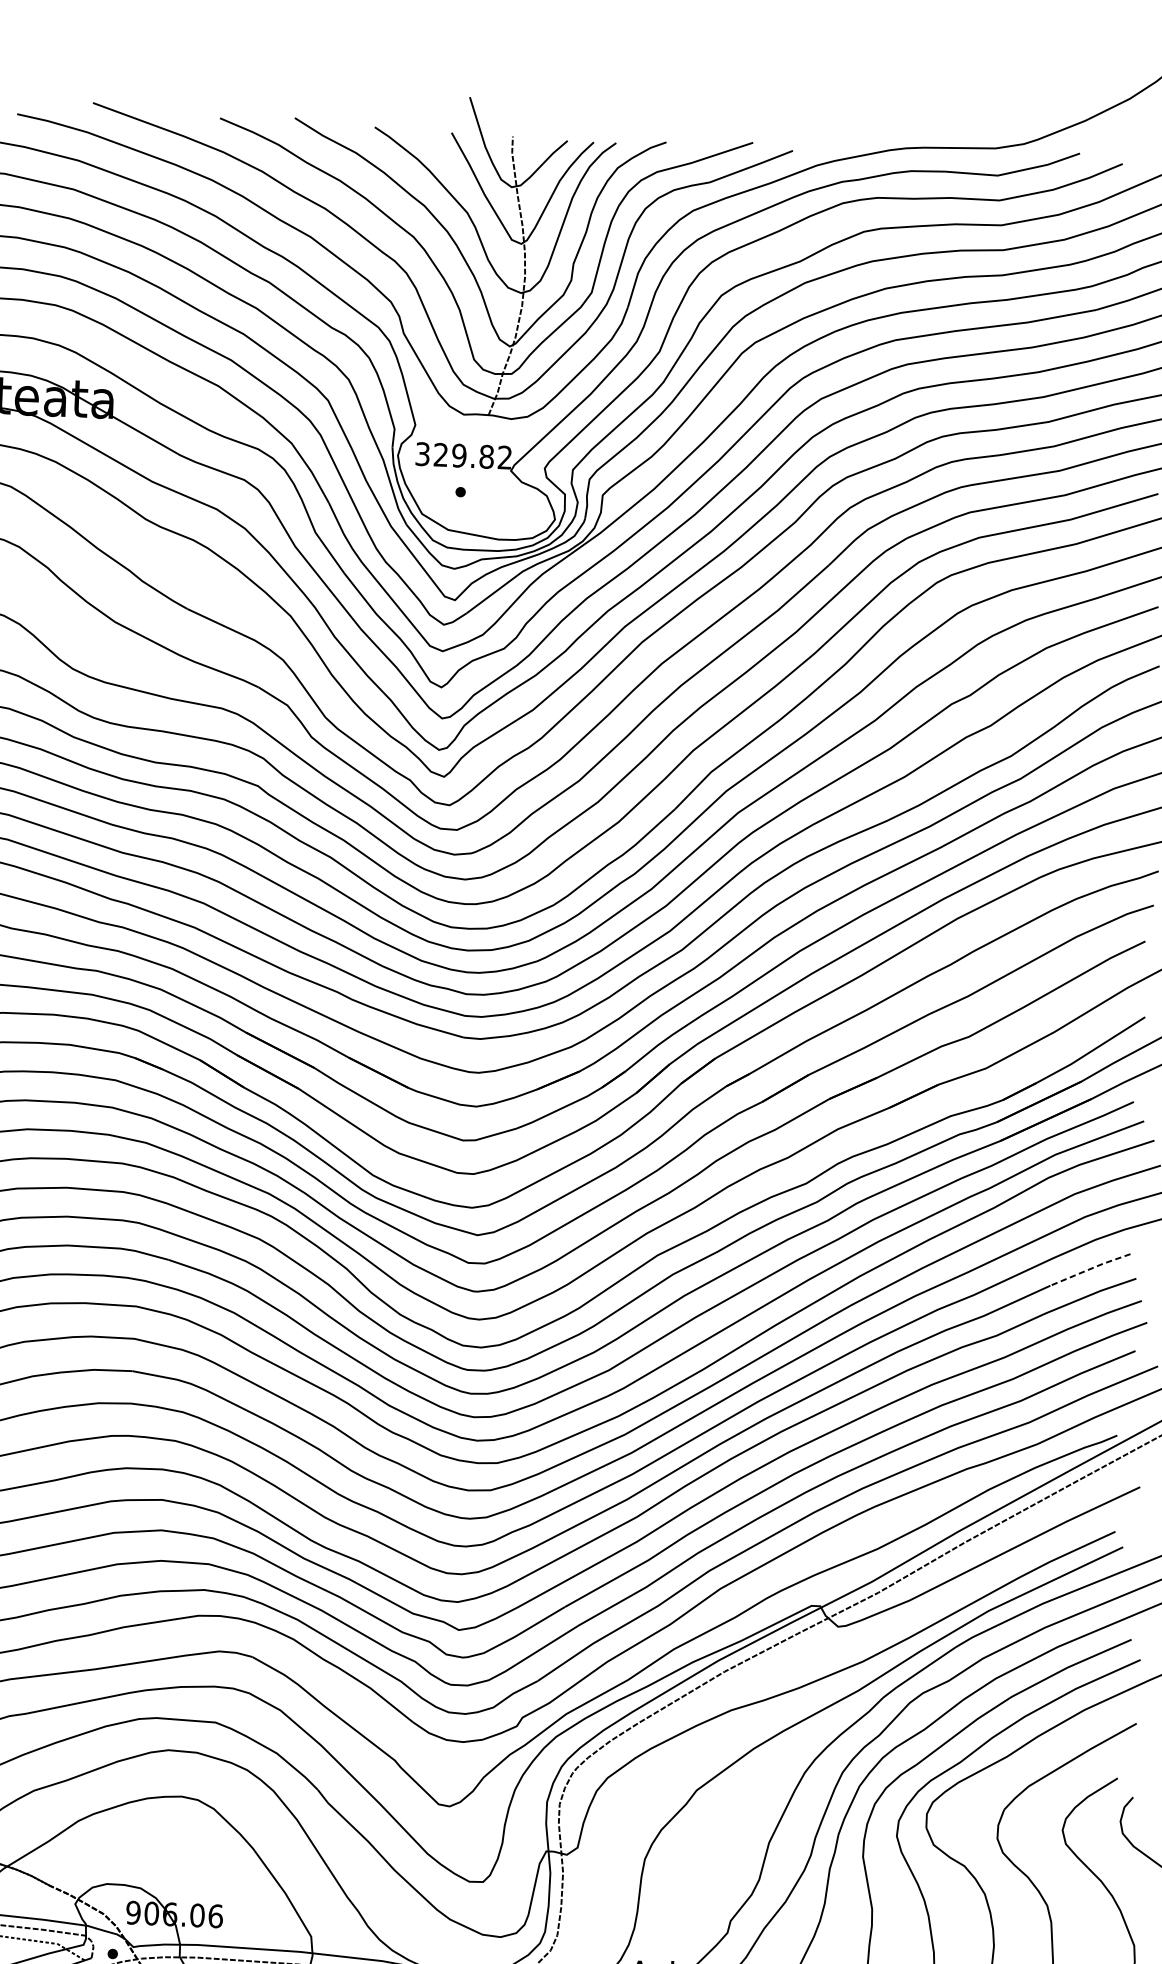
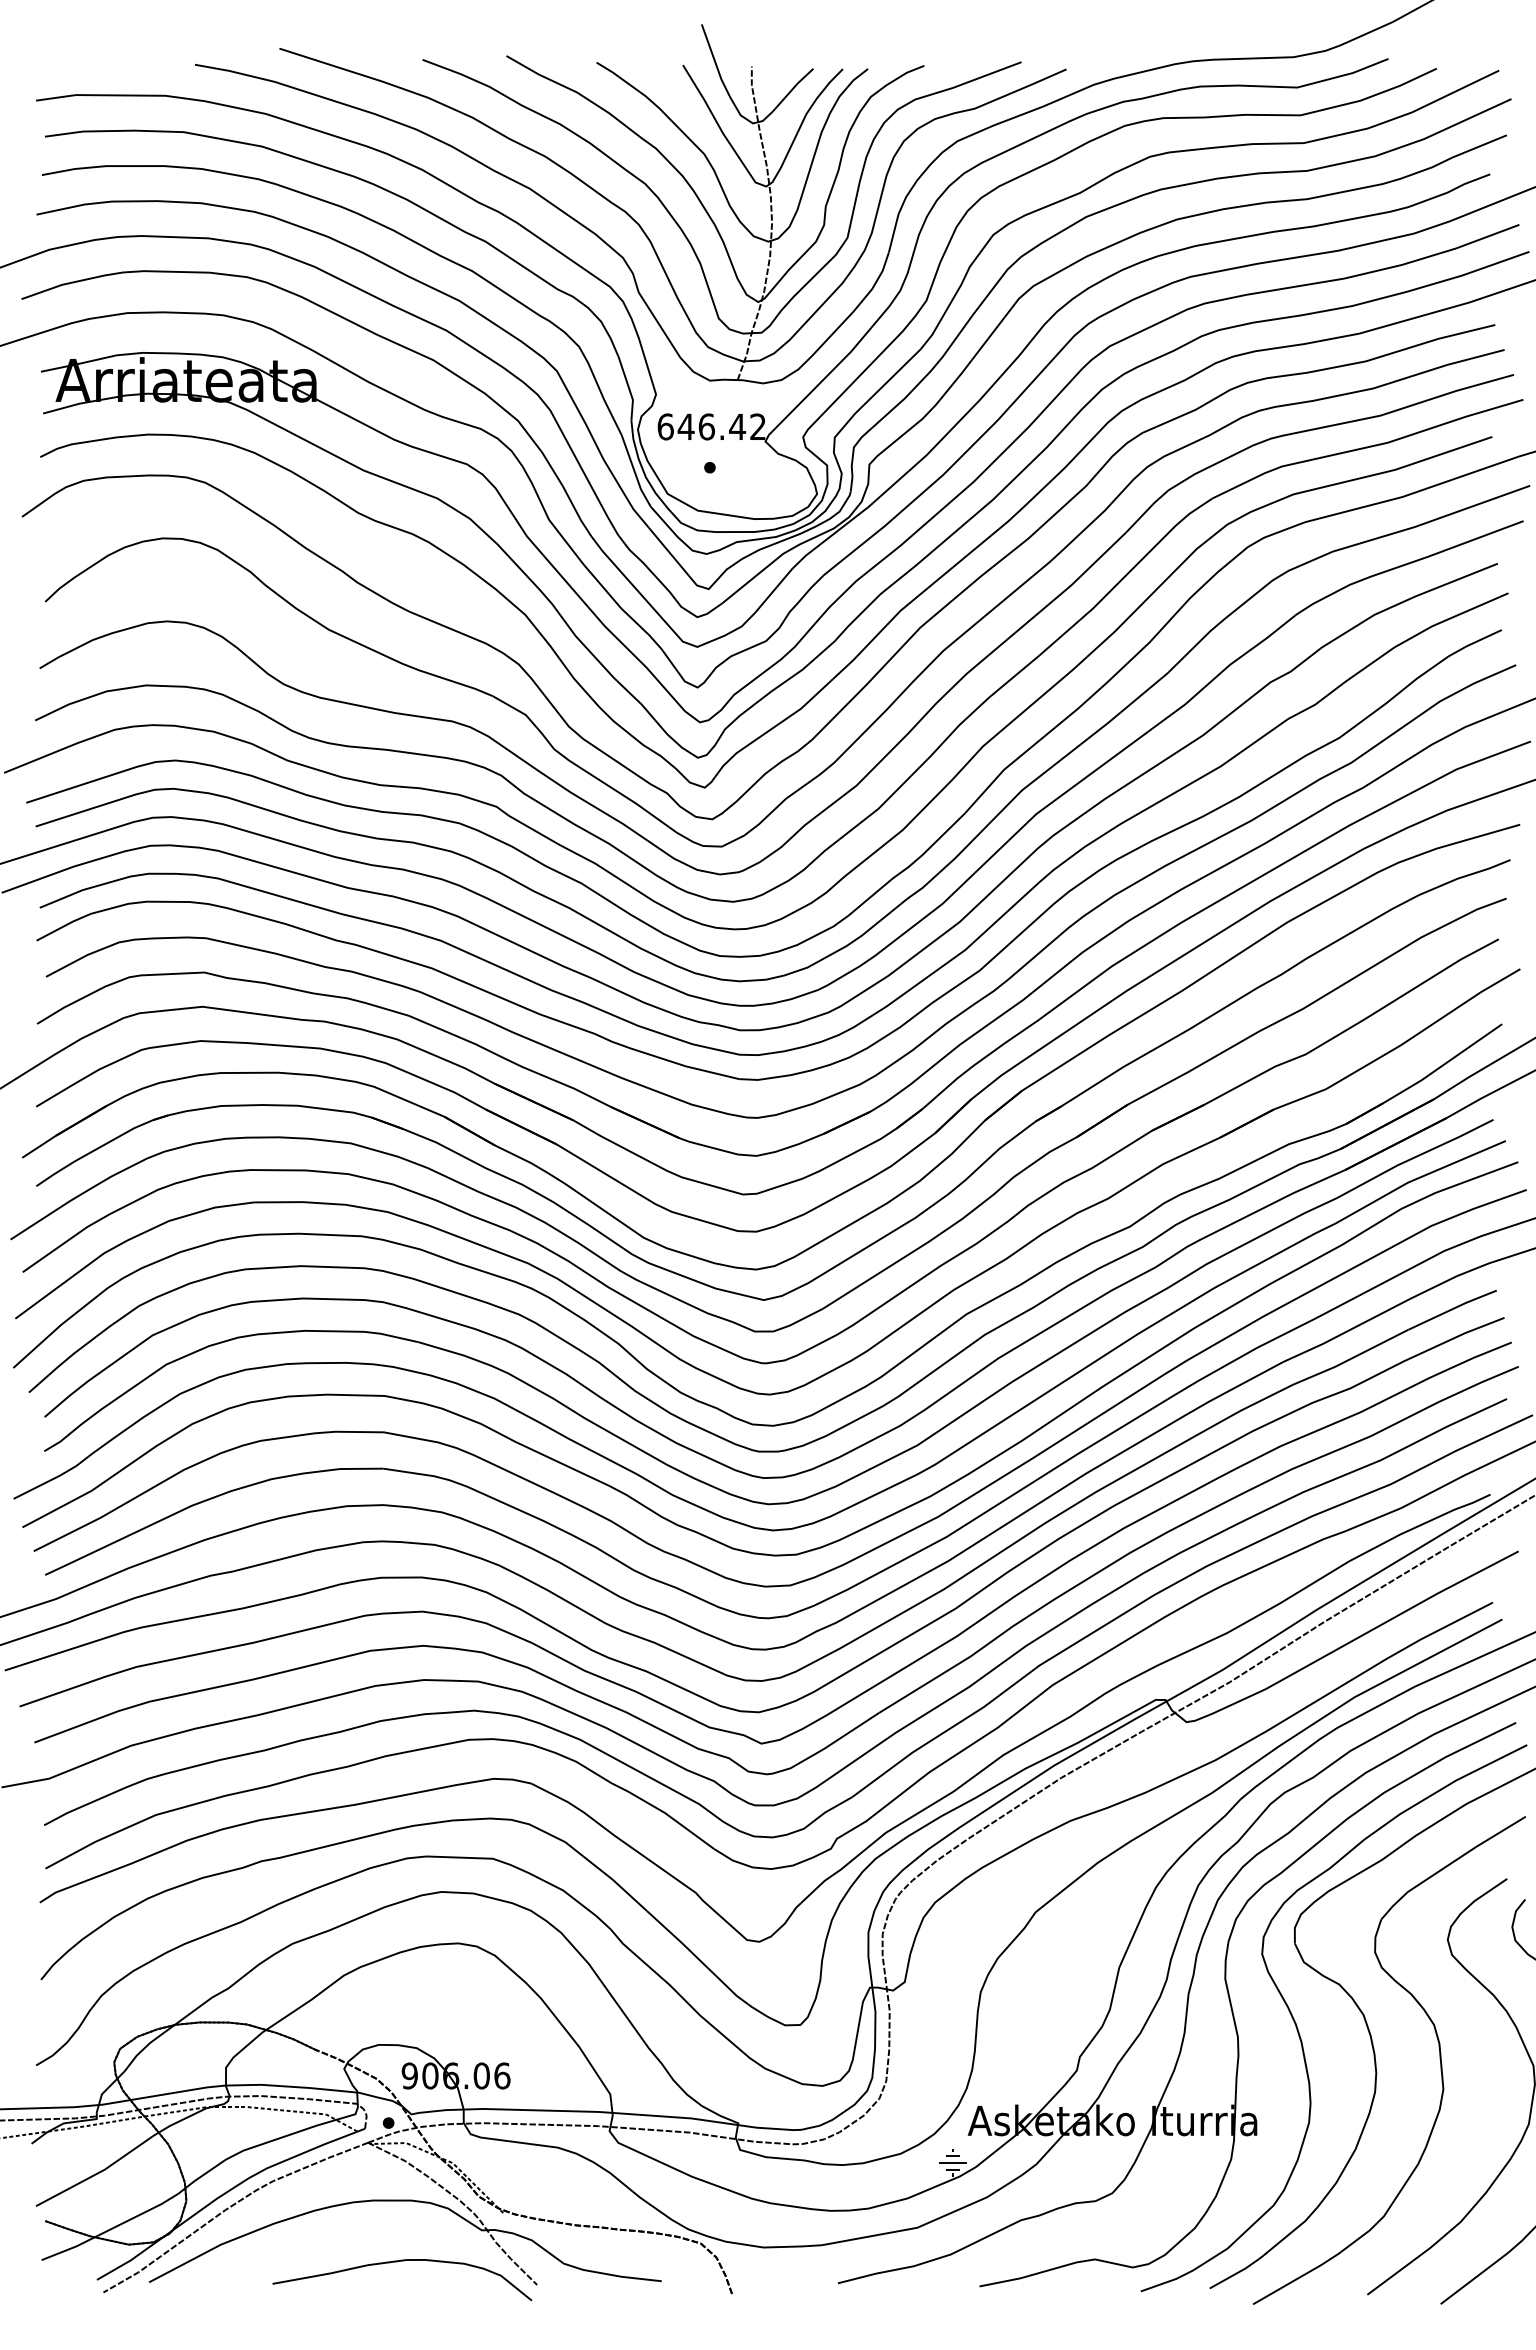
text: (454, 455) -> (701, 426), 329.82 -> 646.42
line: (1090, 1269) -> (1452, 1309), dashed -> solid

